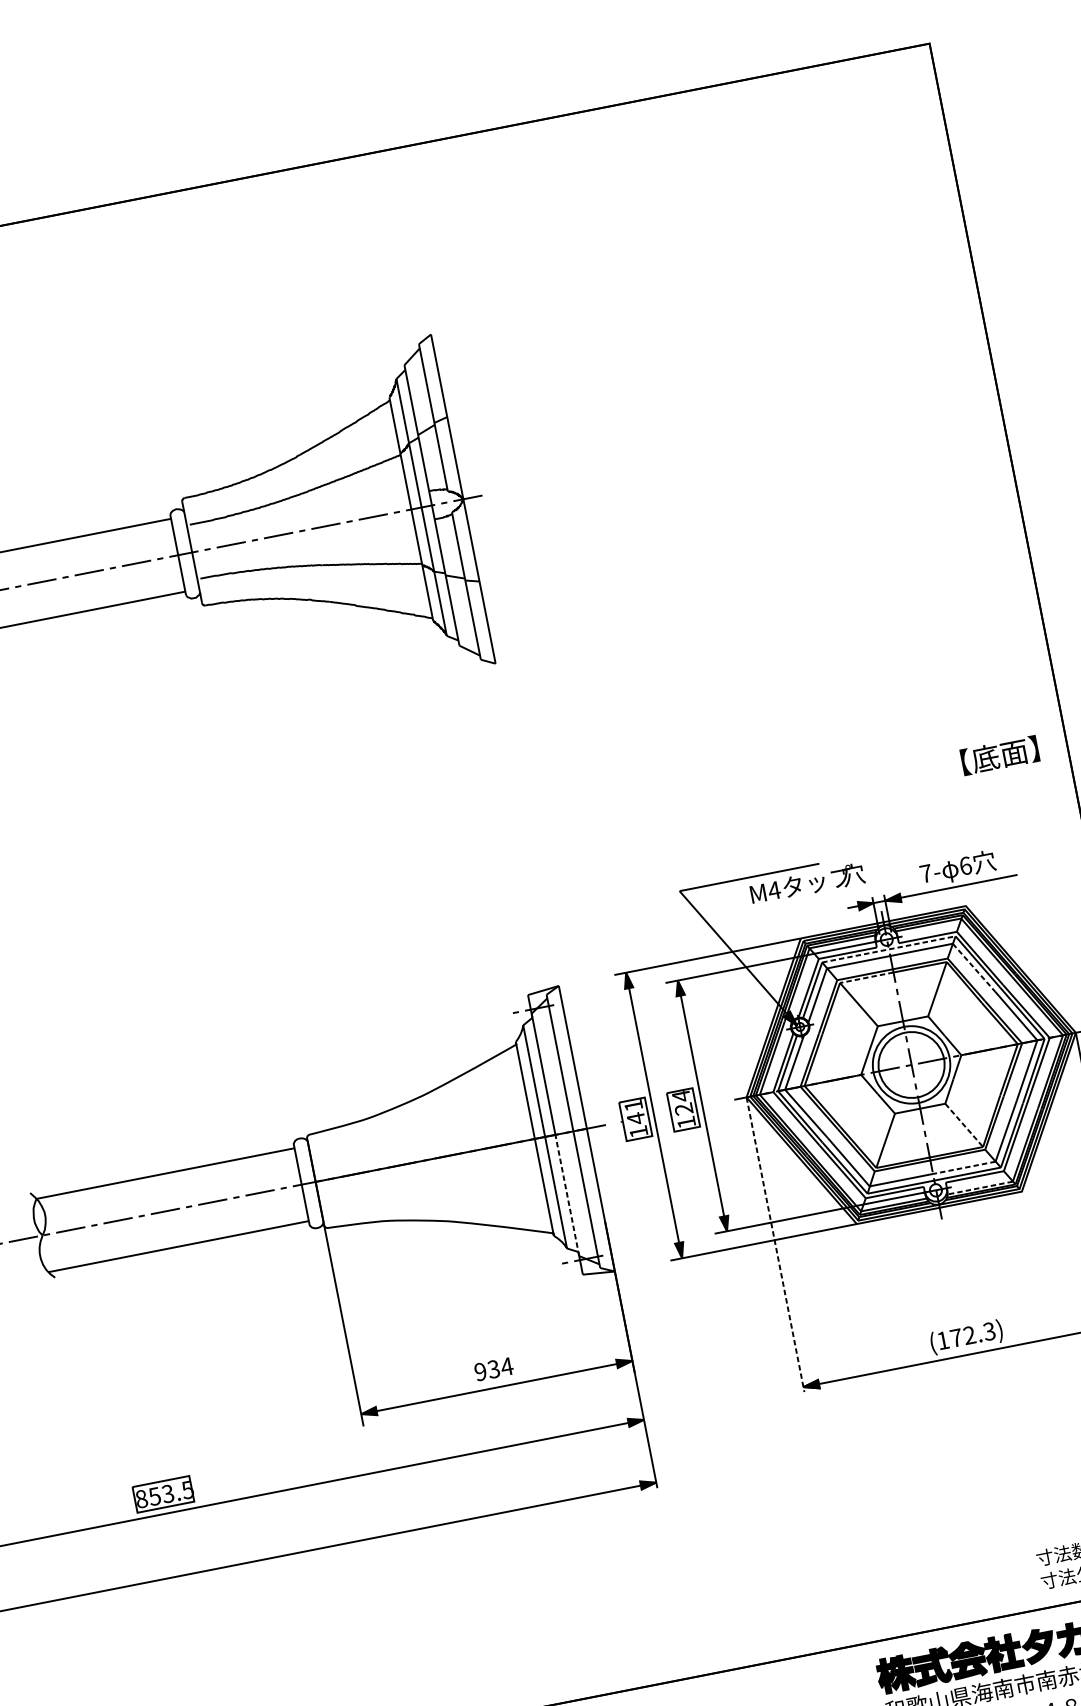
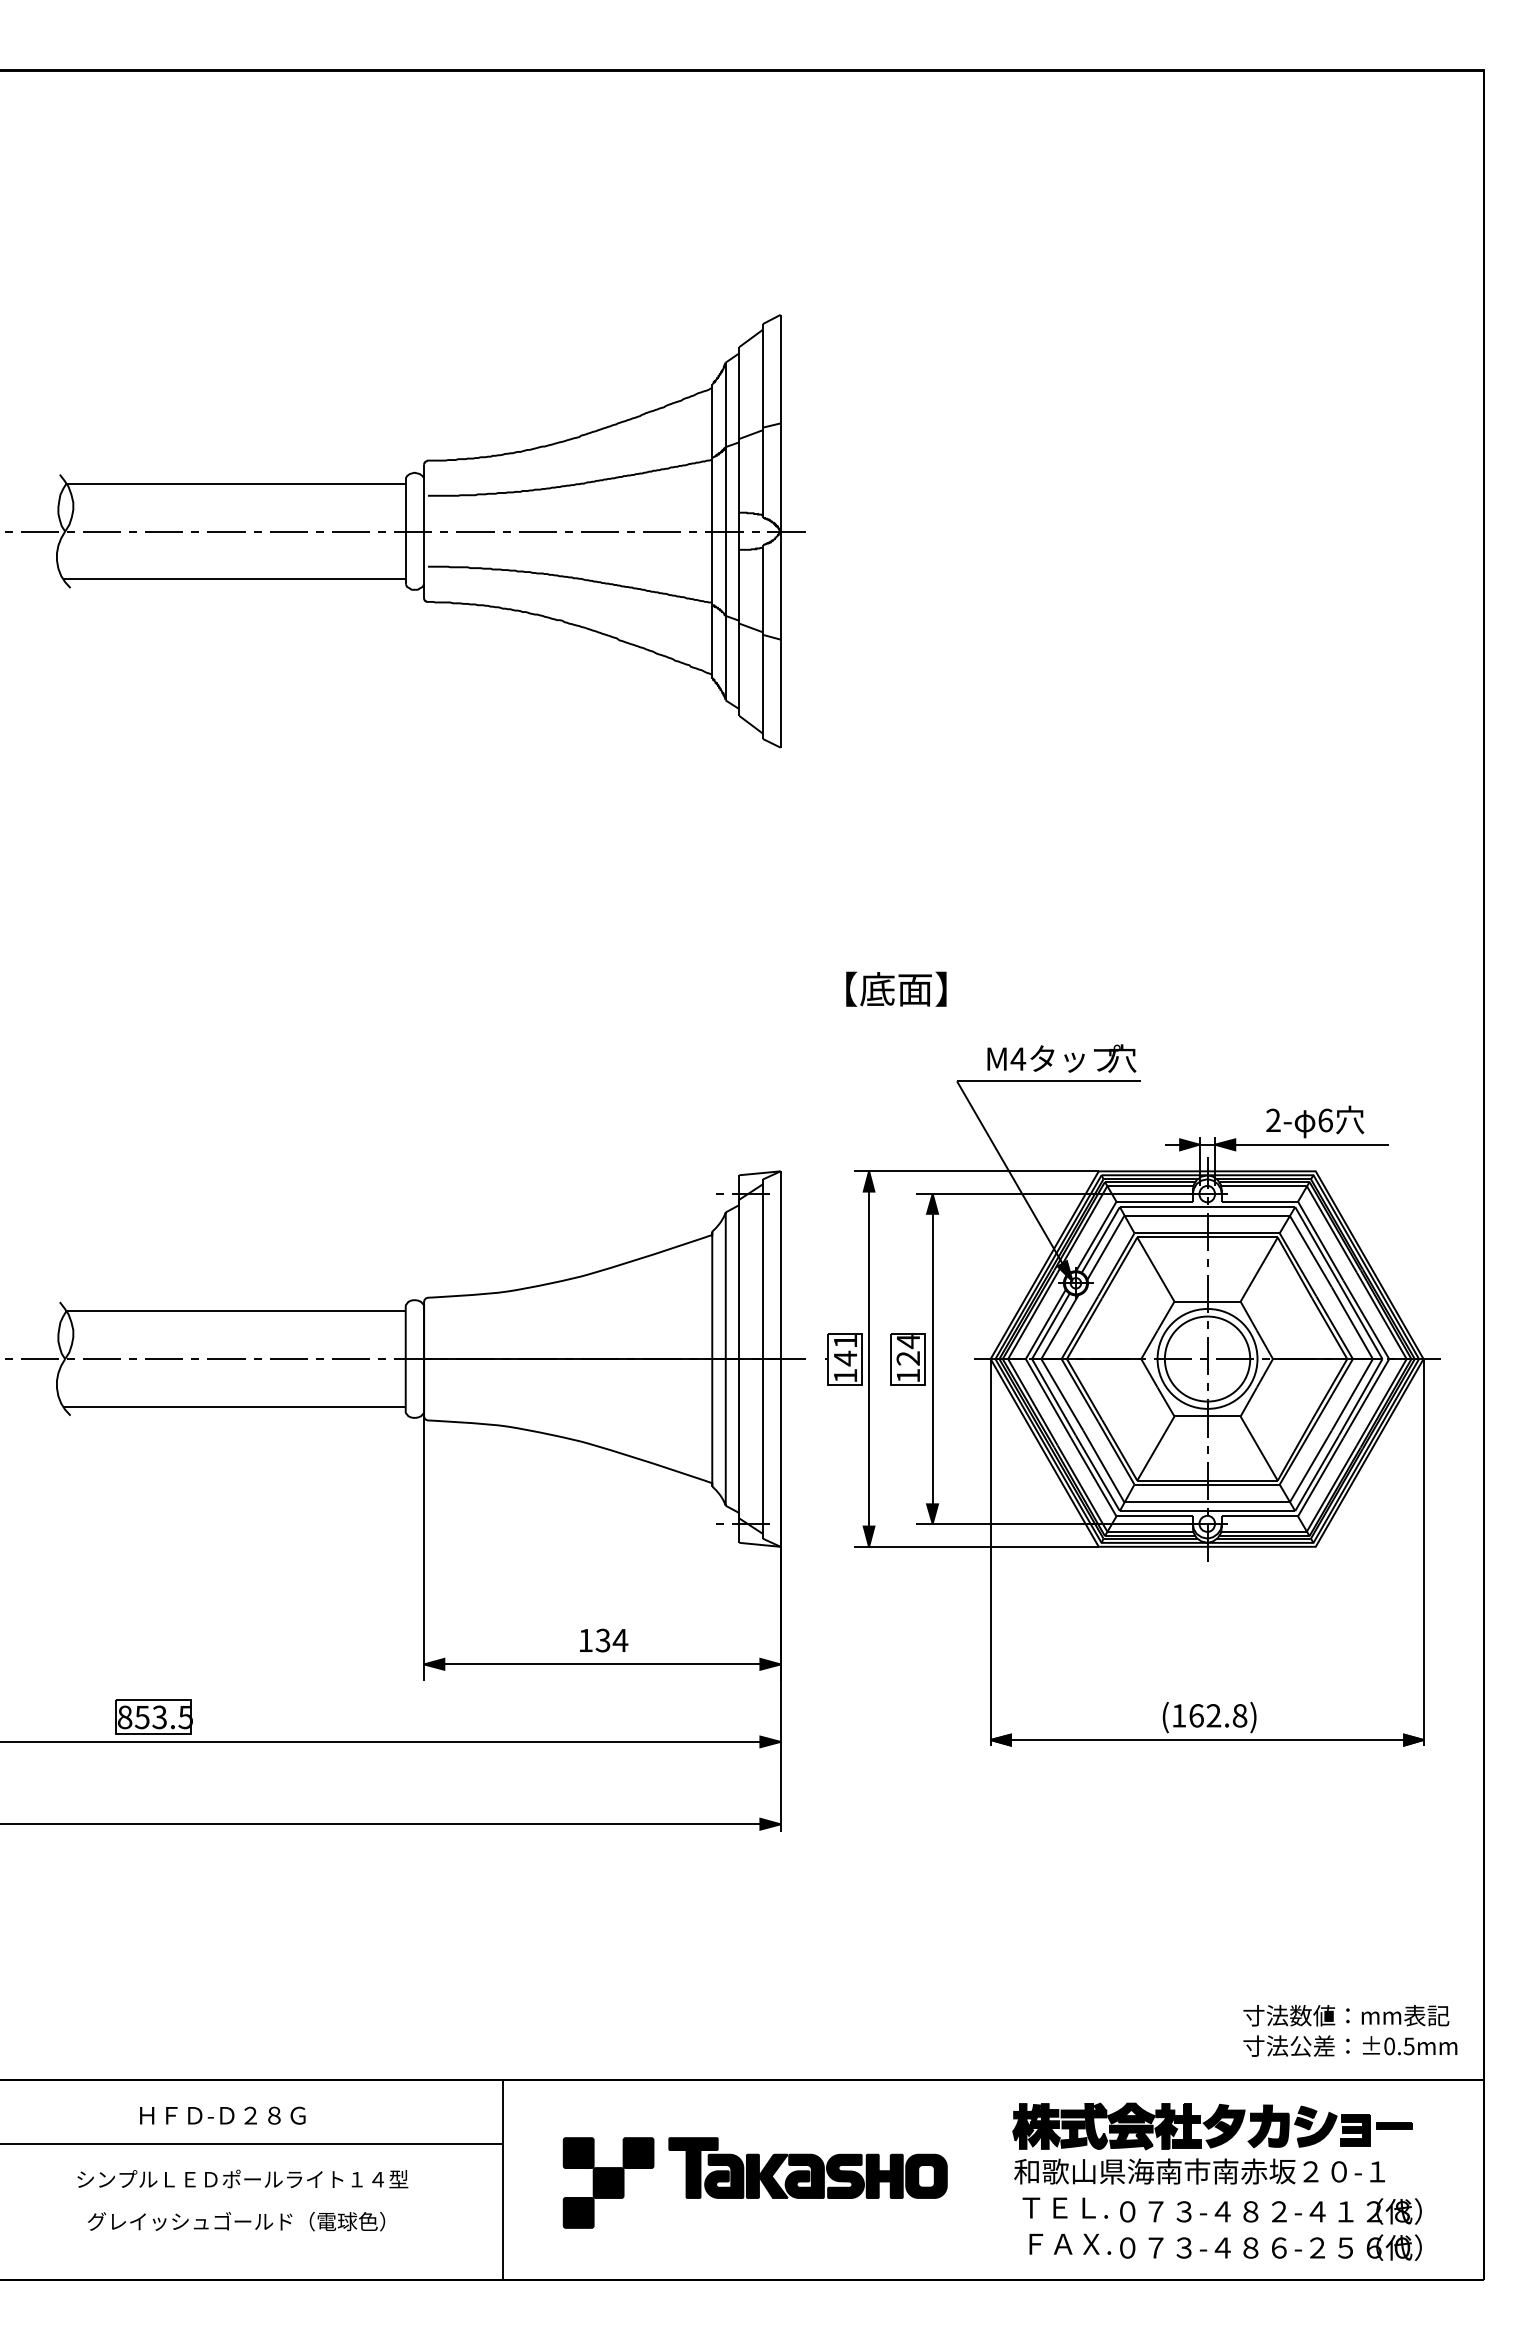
text: (999, 754) -> (896, 988), moved
text: (925, 872) -> (1273, 1119), 7- -> 2-
text: (807, 883) -> (1061, 1058), moved
line: (888, 949) -> (1207, 1207), dashed -> solid
line: (974, 967) -> (1311, 1251), dashed -> solid
line: (866, 977) -> (1172, 1237), dashed -> solid
line: (964, 1126) -> (1259, 1449), dashed -> solid
line: (964, 1168) -> (1248, 1502), dashed -> solid
line: (979, 1187) -> (1263, 1531), dashed -> solid
line: (567, 1195) -> (739, 1438), dashed -> solid
line: (775, 1244) -> (990, 1552), dashed -> solid
text: (973, 1334) -> (1218, 1715), (172.3) -> (162.8)
text: (480, 1371) -> (585, 1640), 934 -> 134

